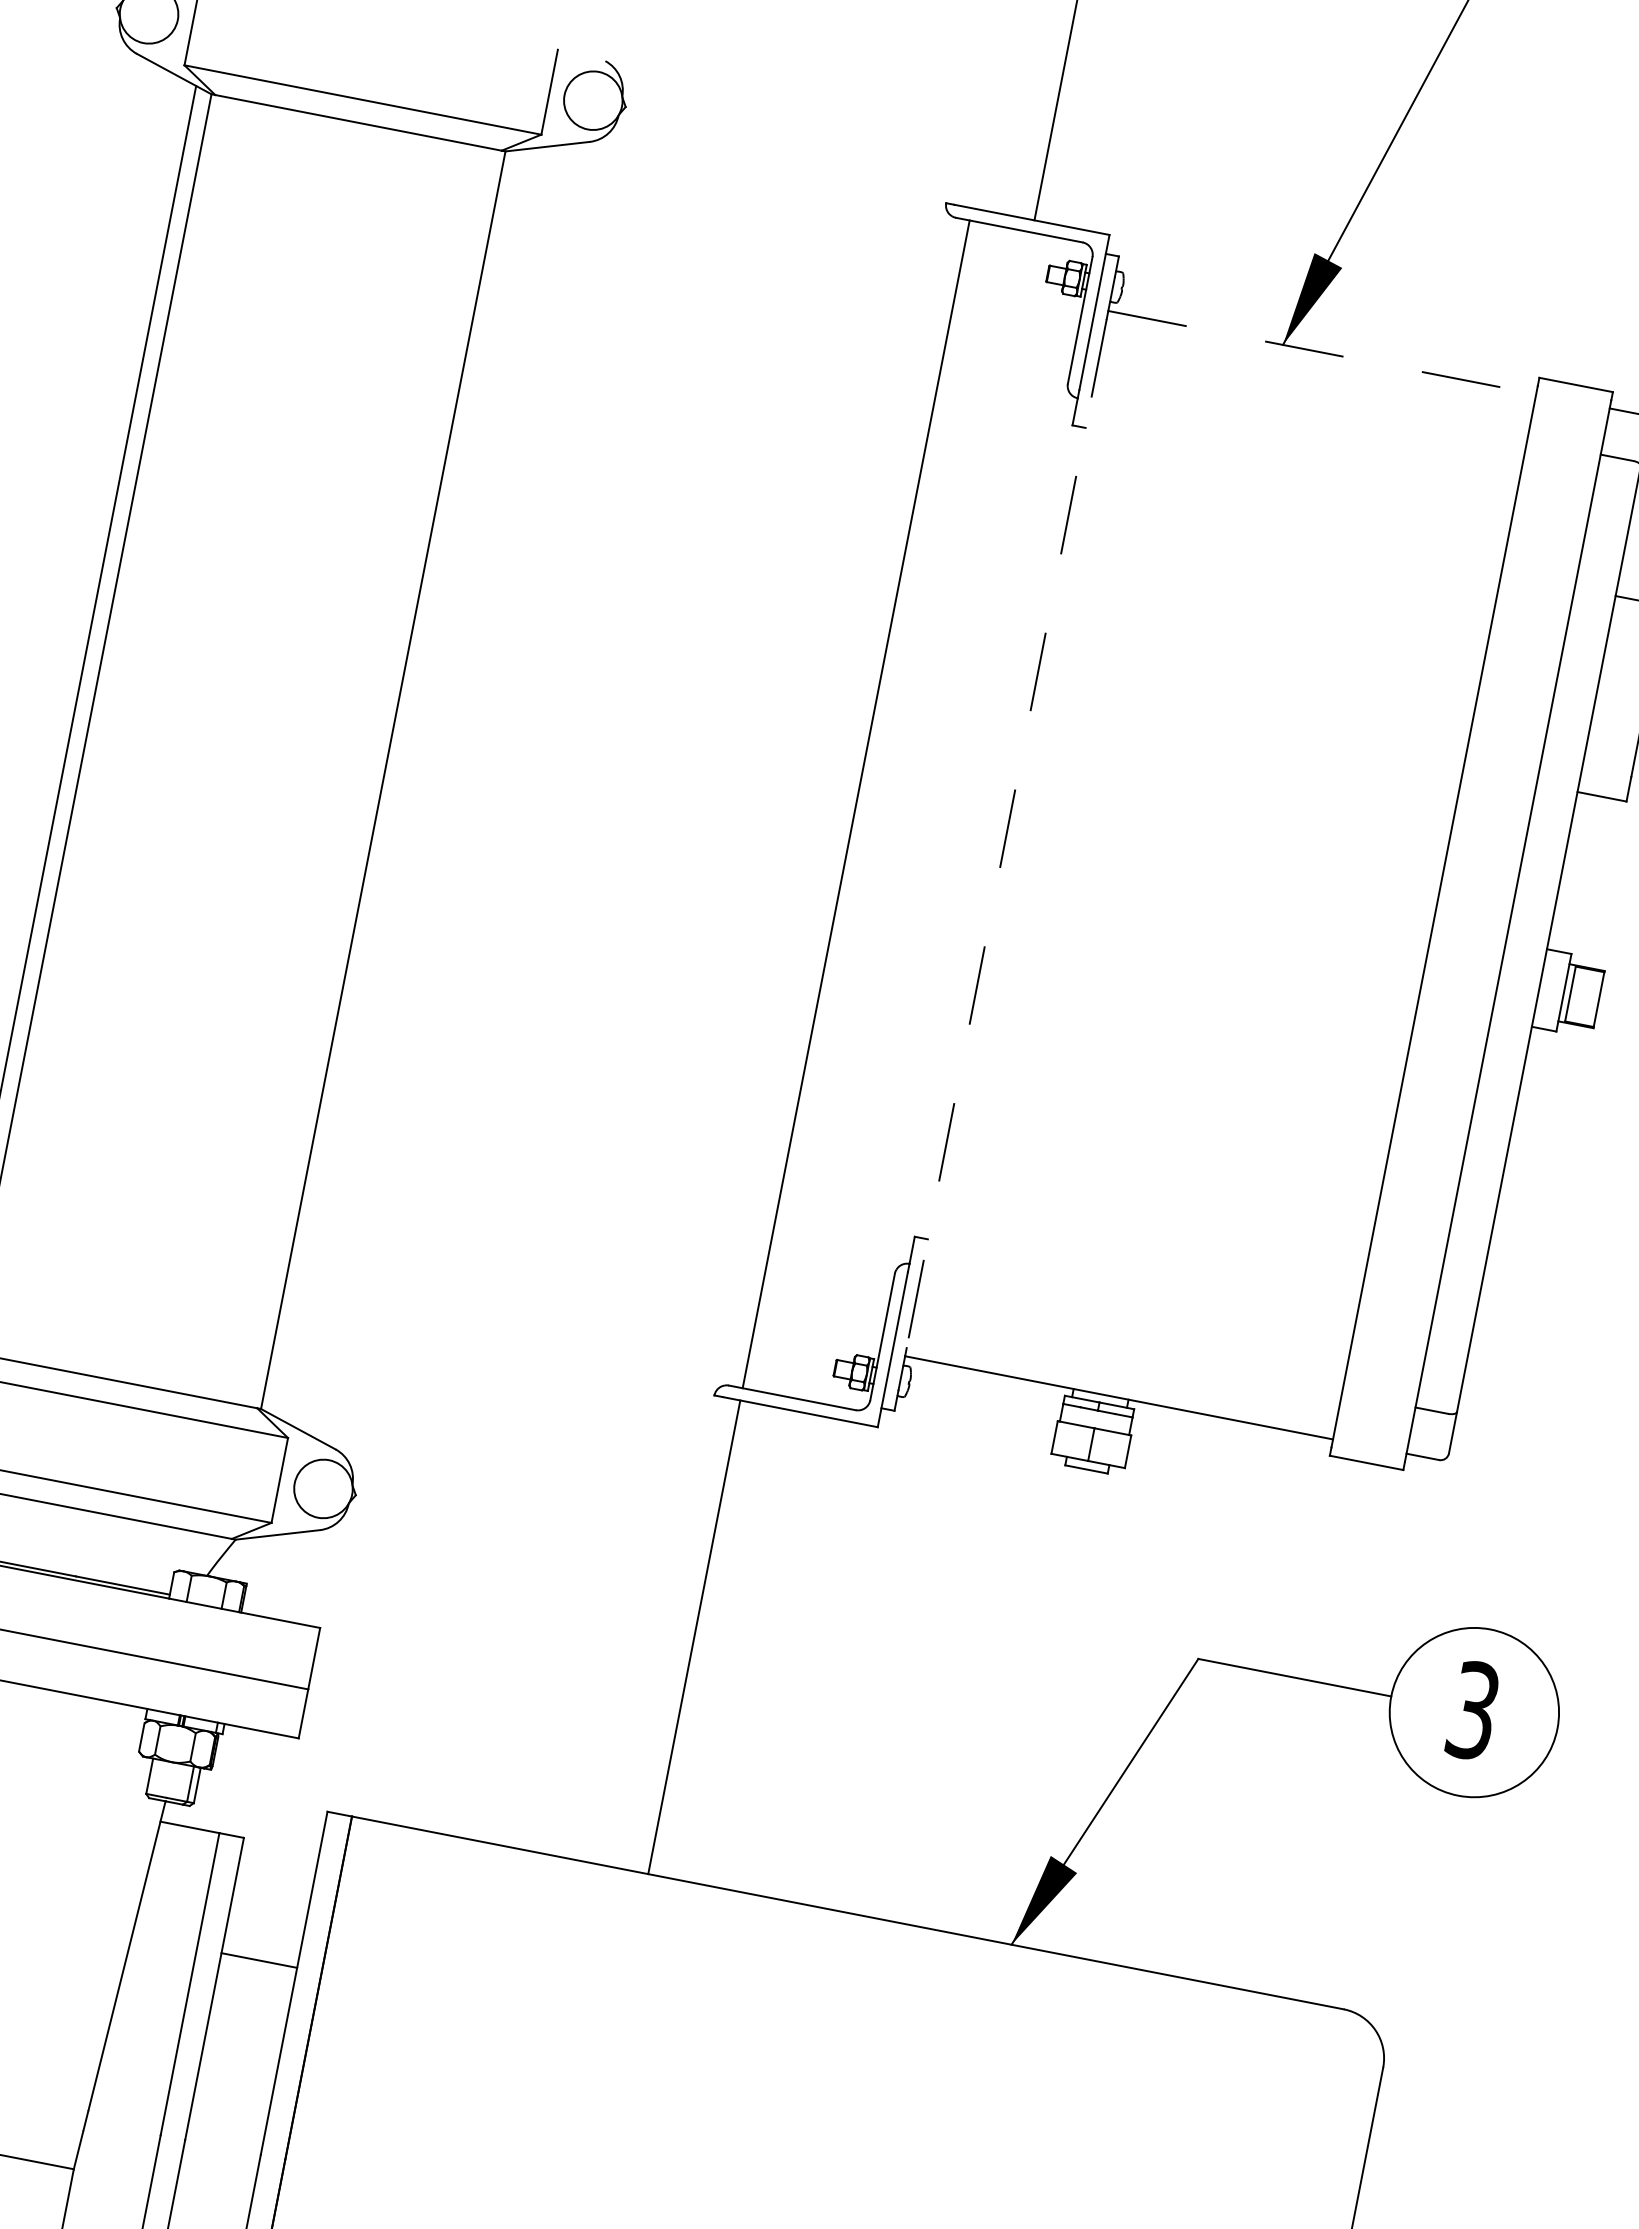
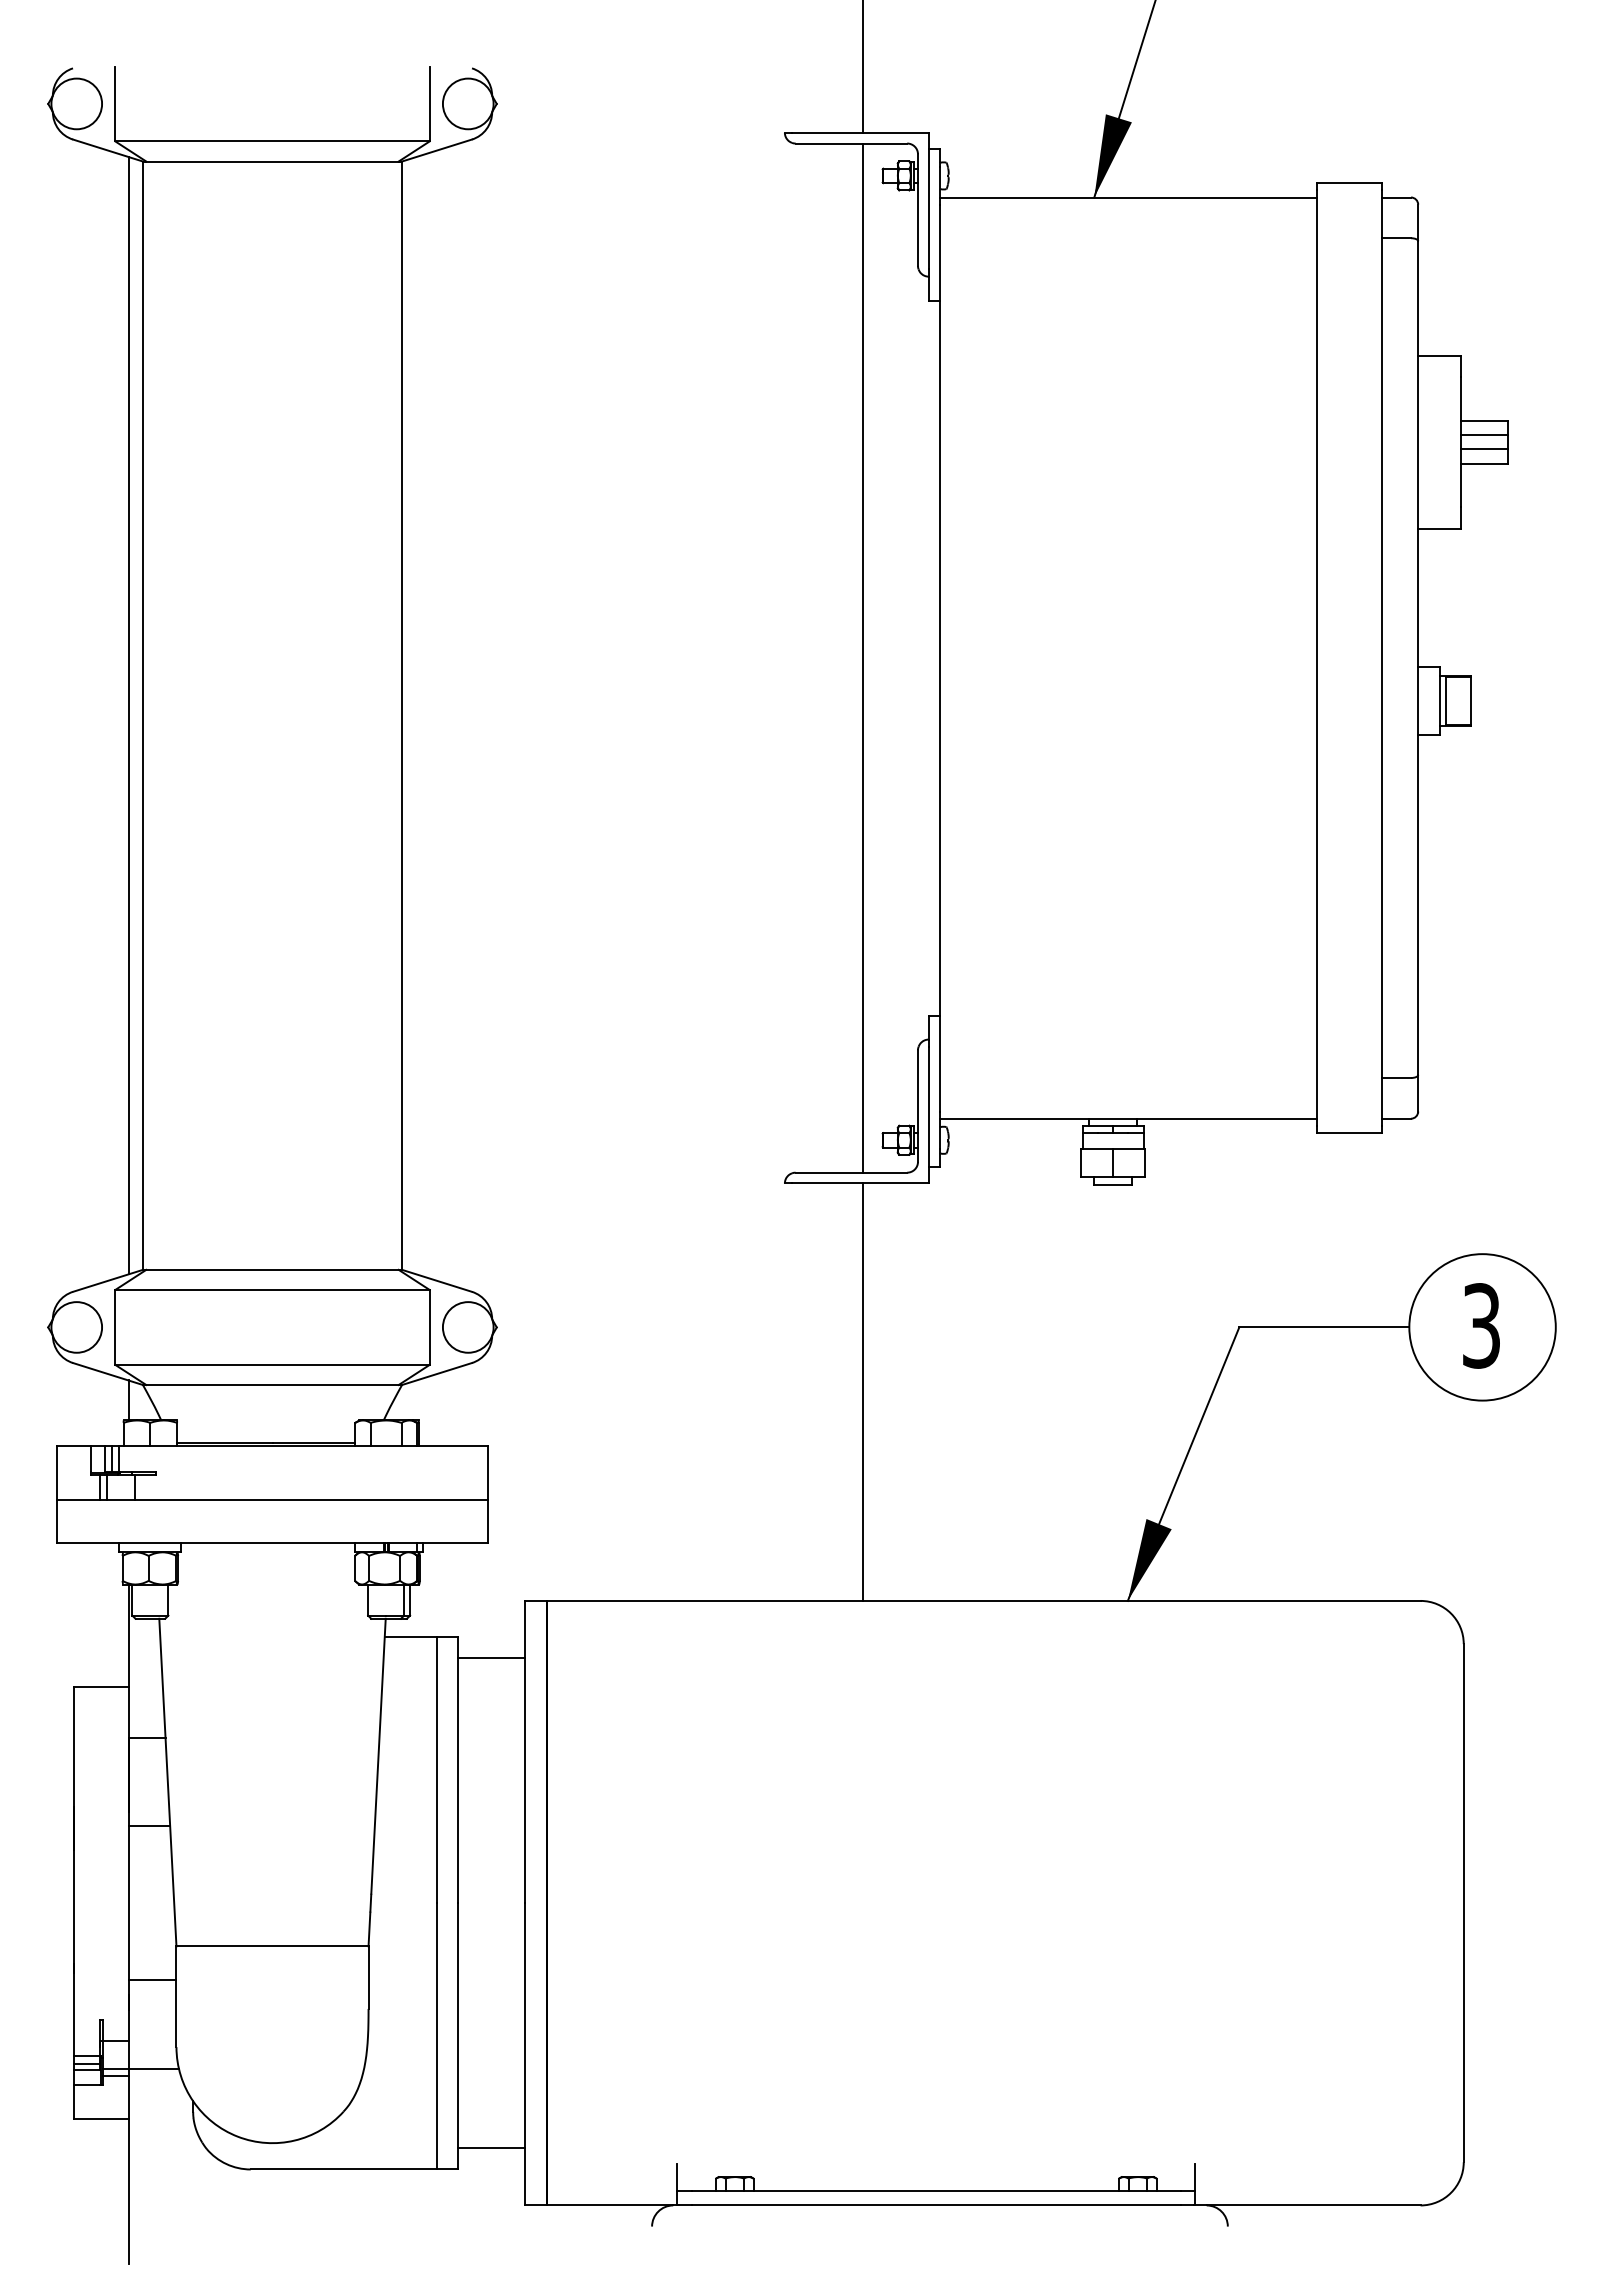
line: (1321, 352) -> (1128, 197), dashed -> solid
line: (856, 803) -> (862, 657), moved
line: (1006, 834) -> (940, 658), dashed -> solid
line: (694, 1636) -> (862, 1391), moved
line: (259, 1960) -> (491, 1658), moved

